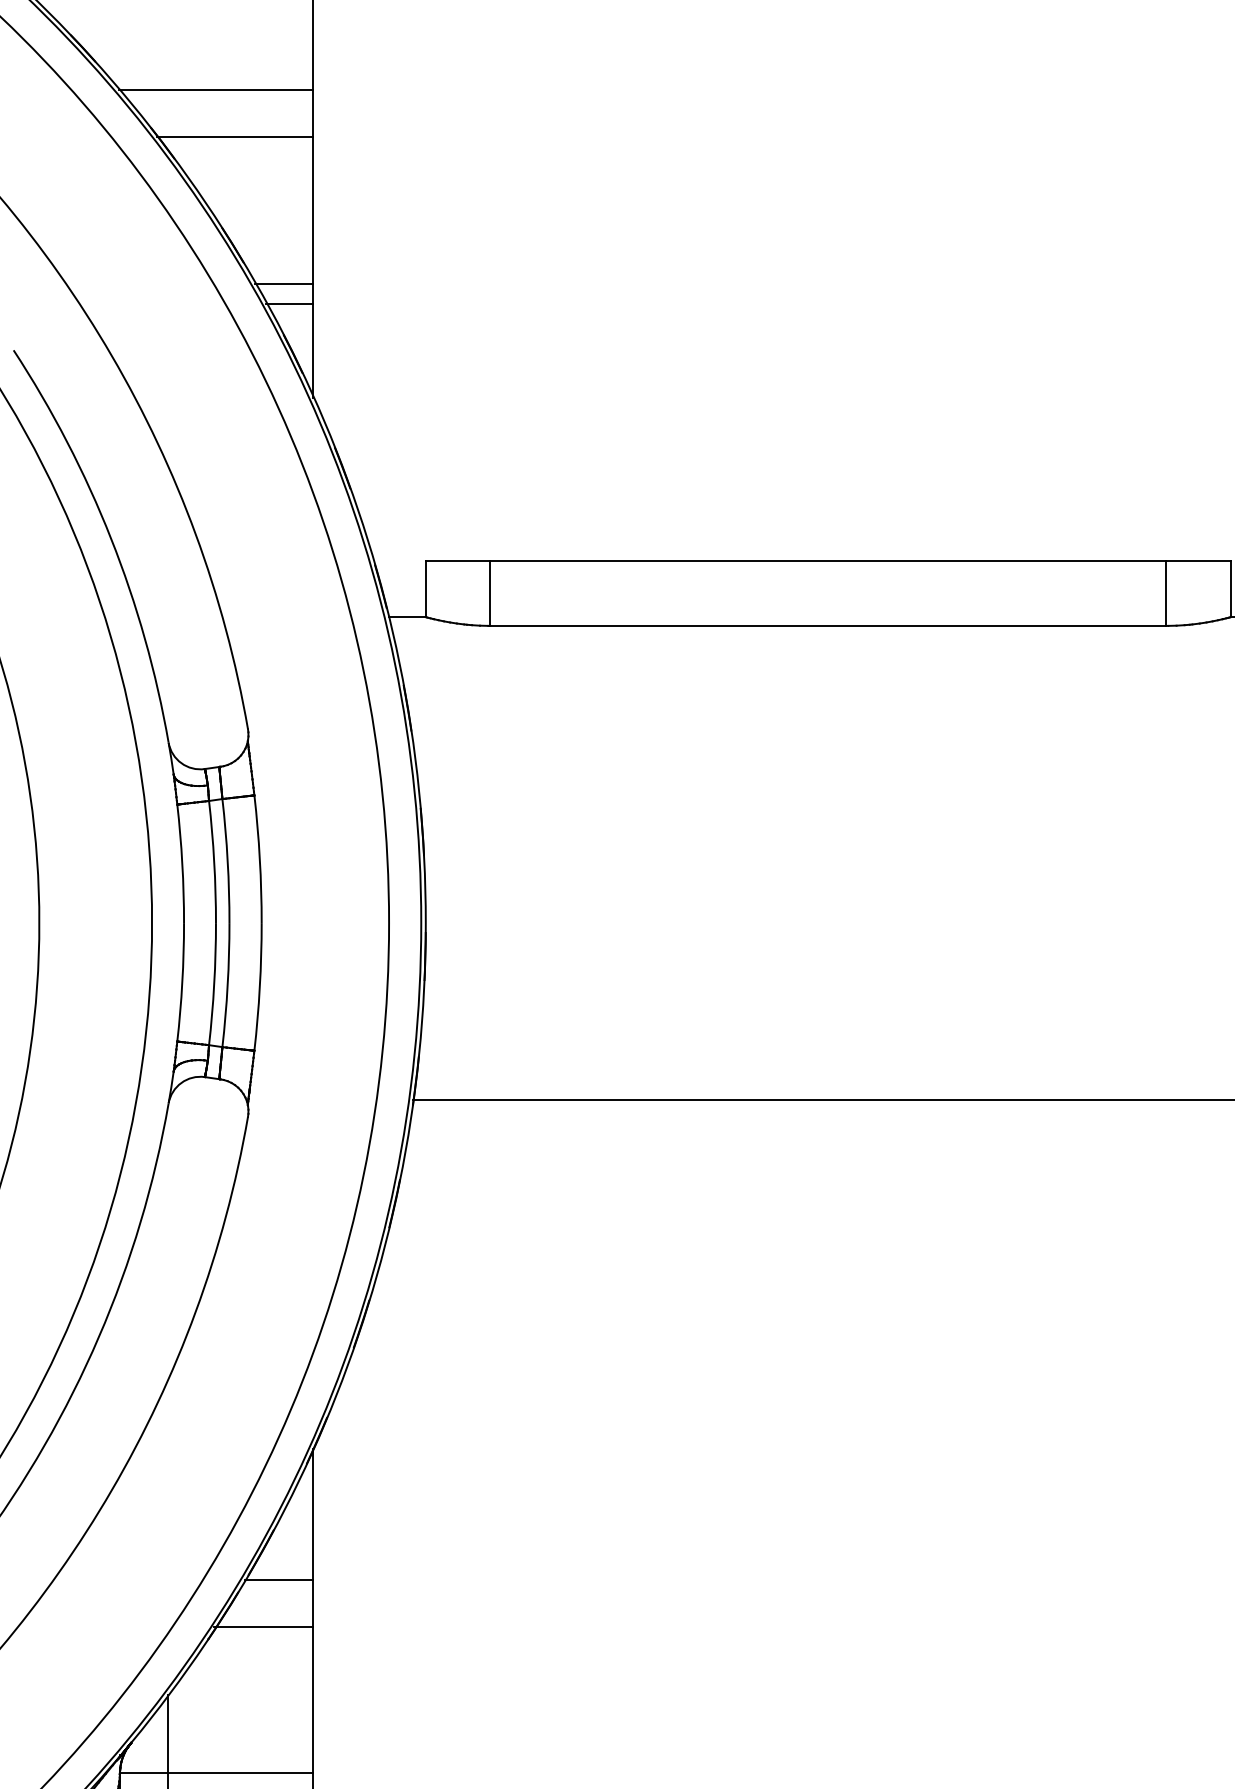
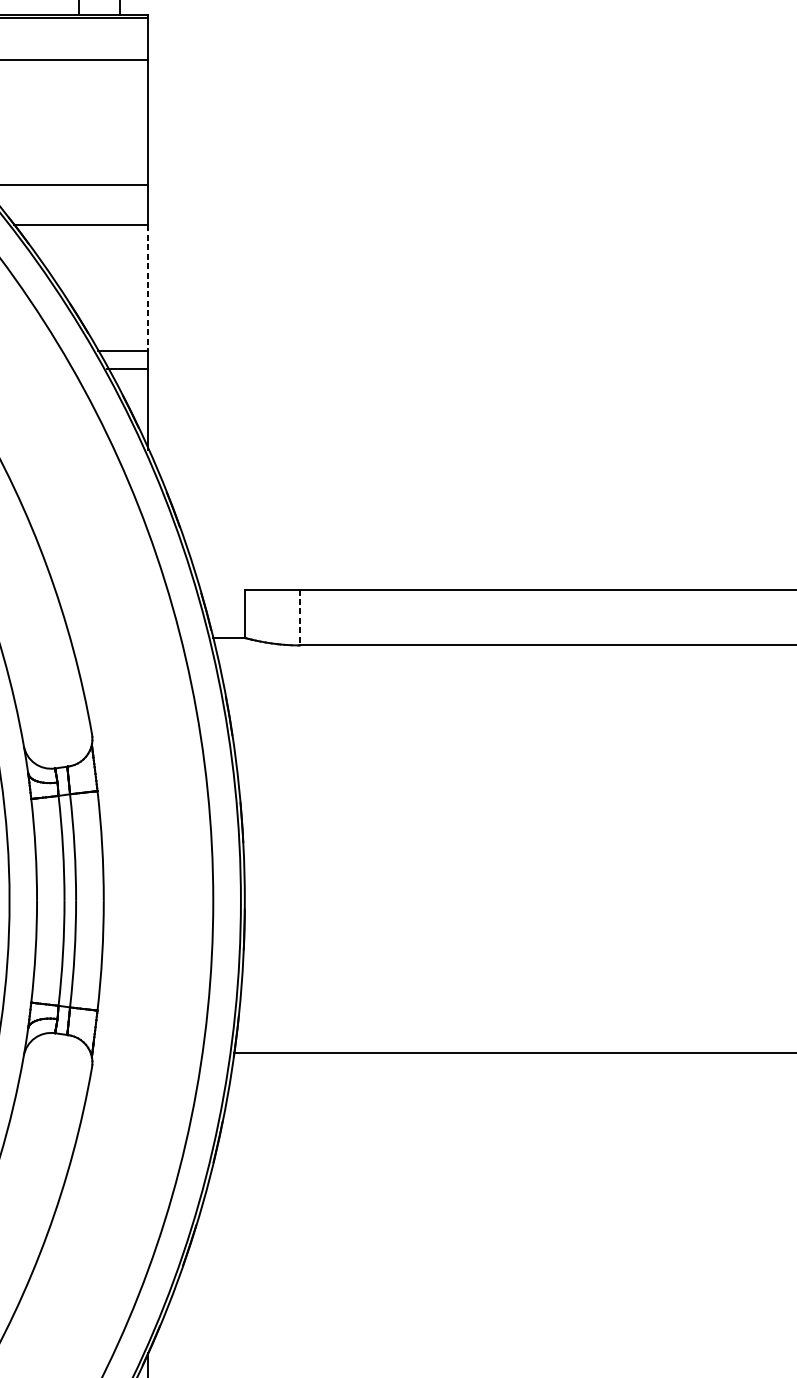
line: (313, 210) -> (148, 288), solid -> dashed
line: (490, 593) -> (300, 617), solid -> dashed

